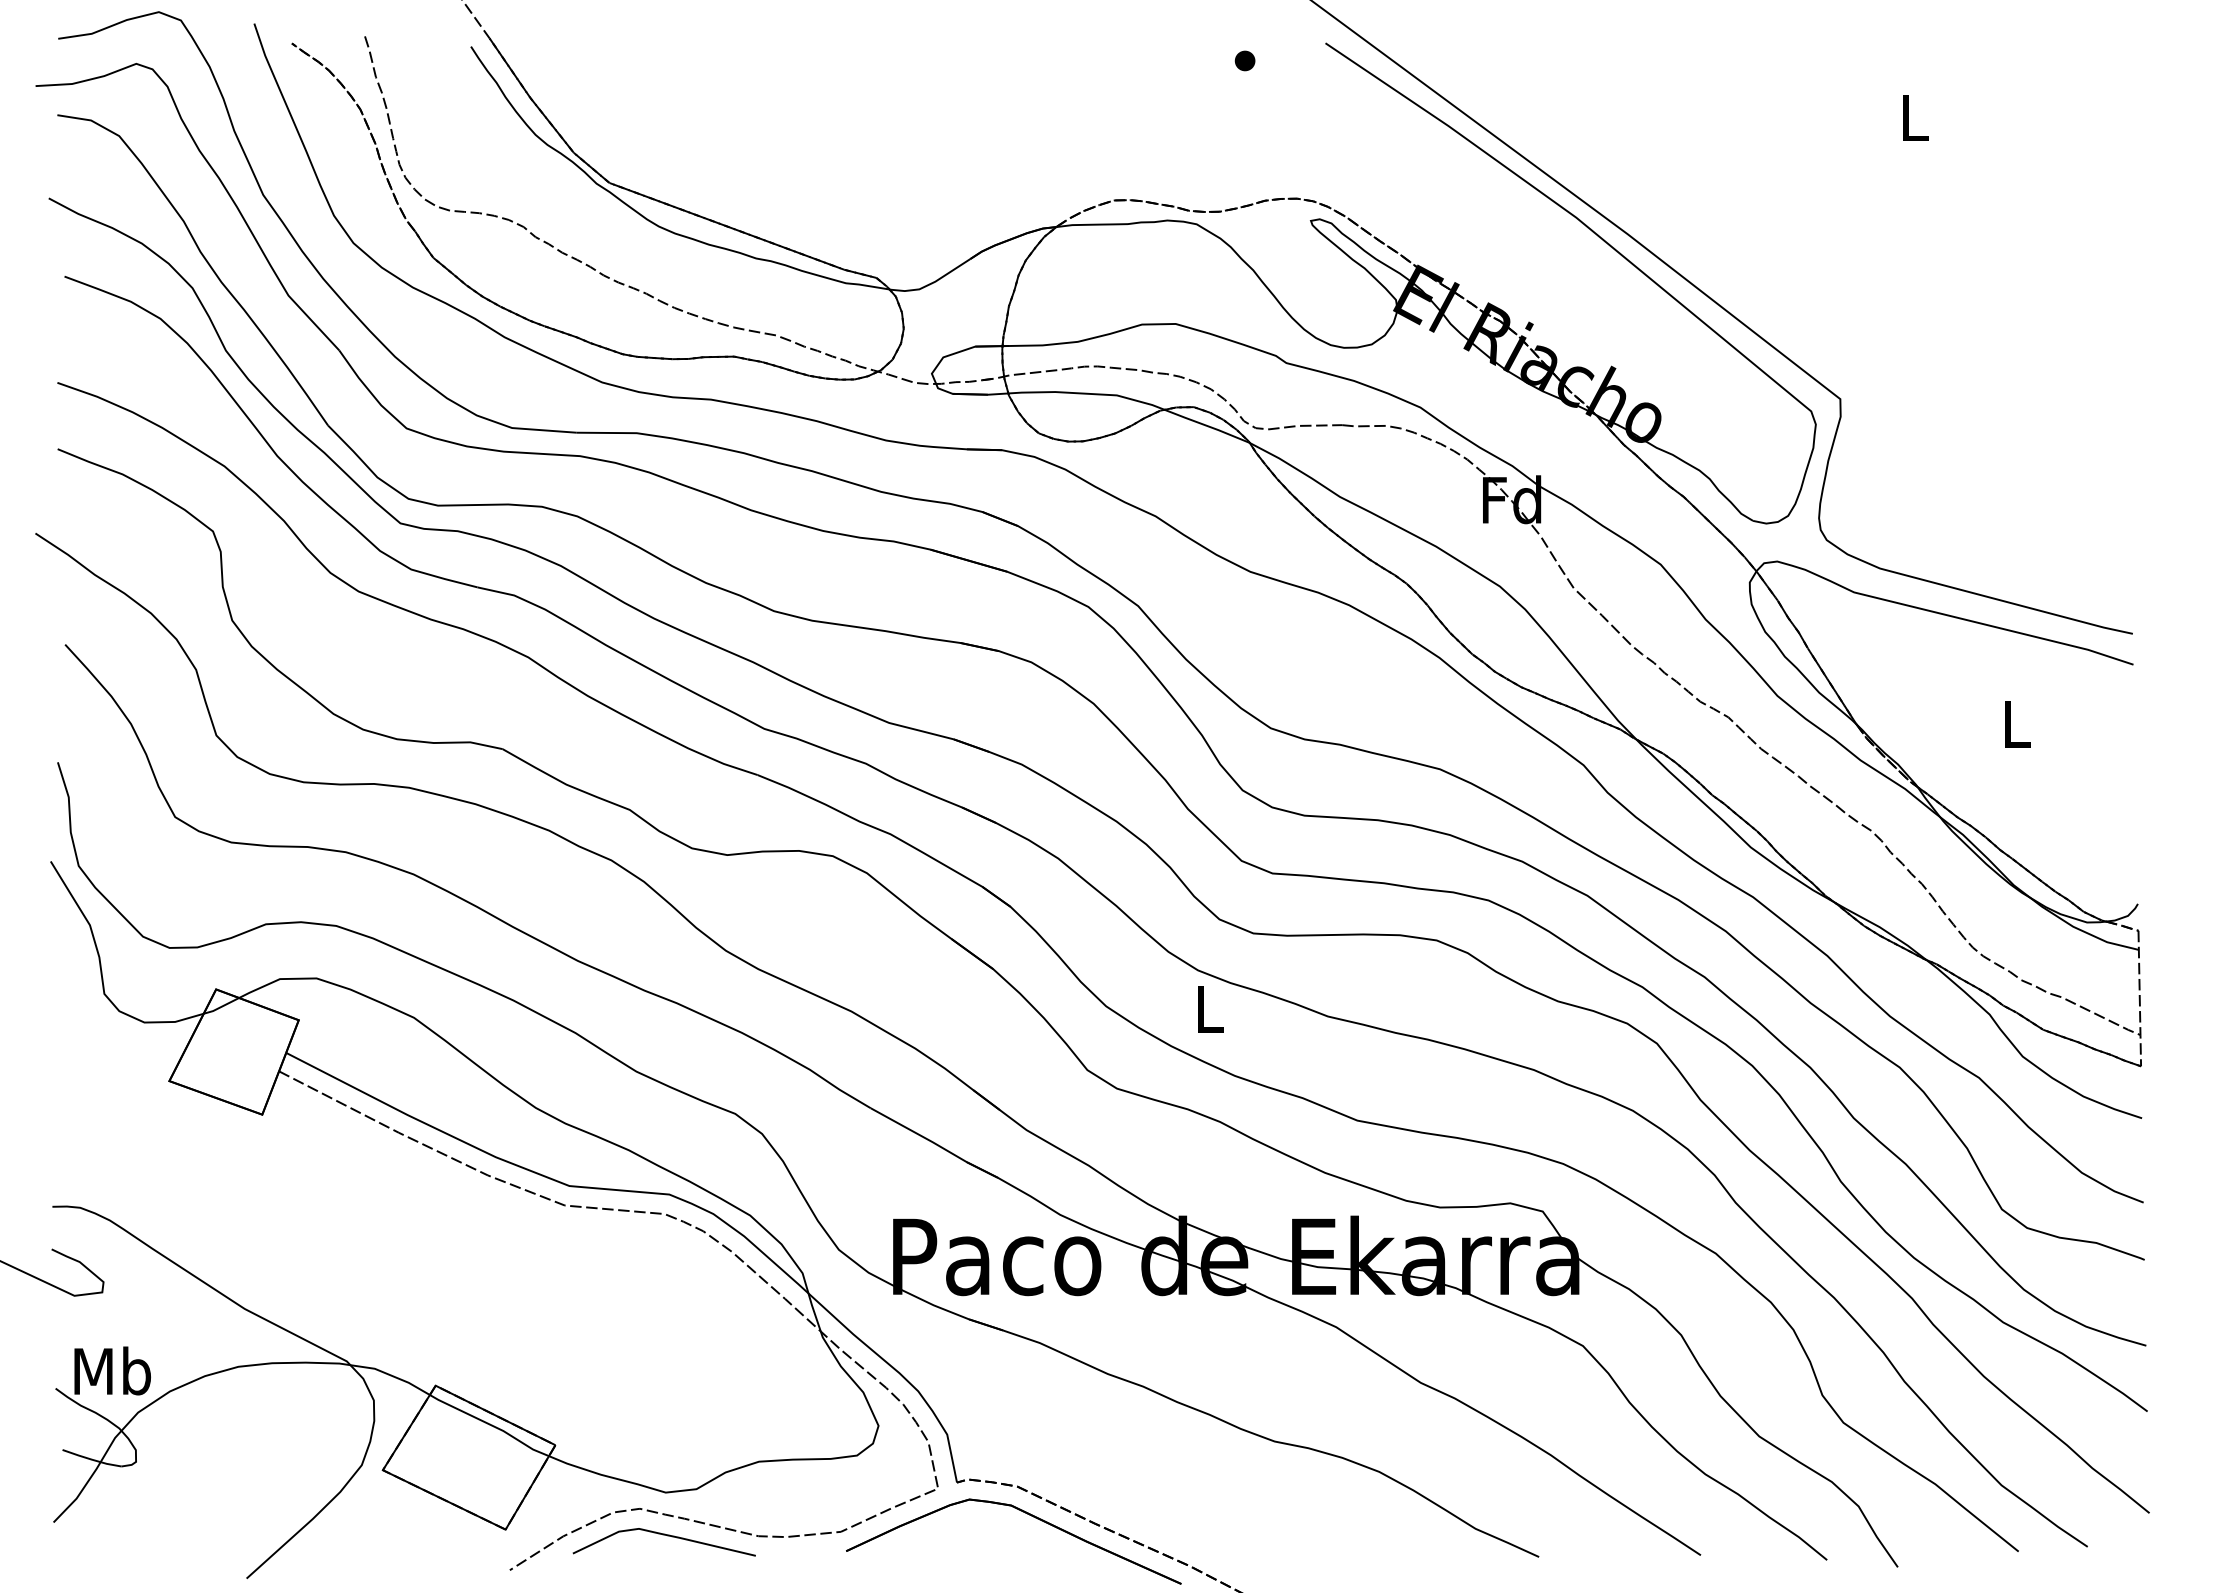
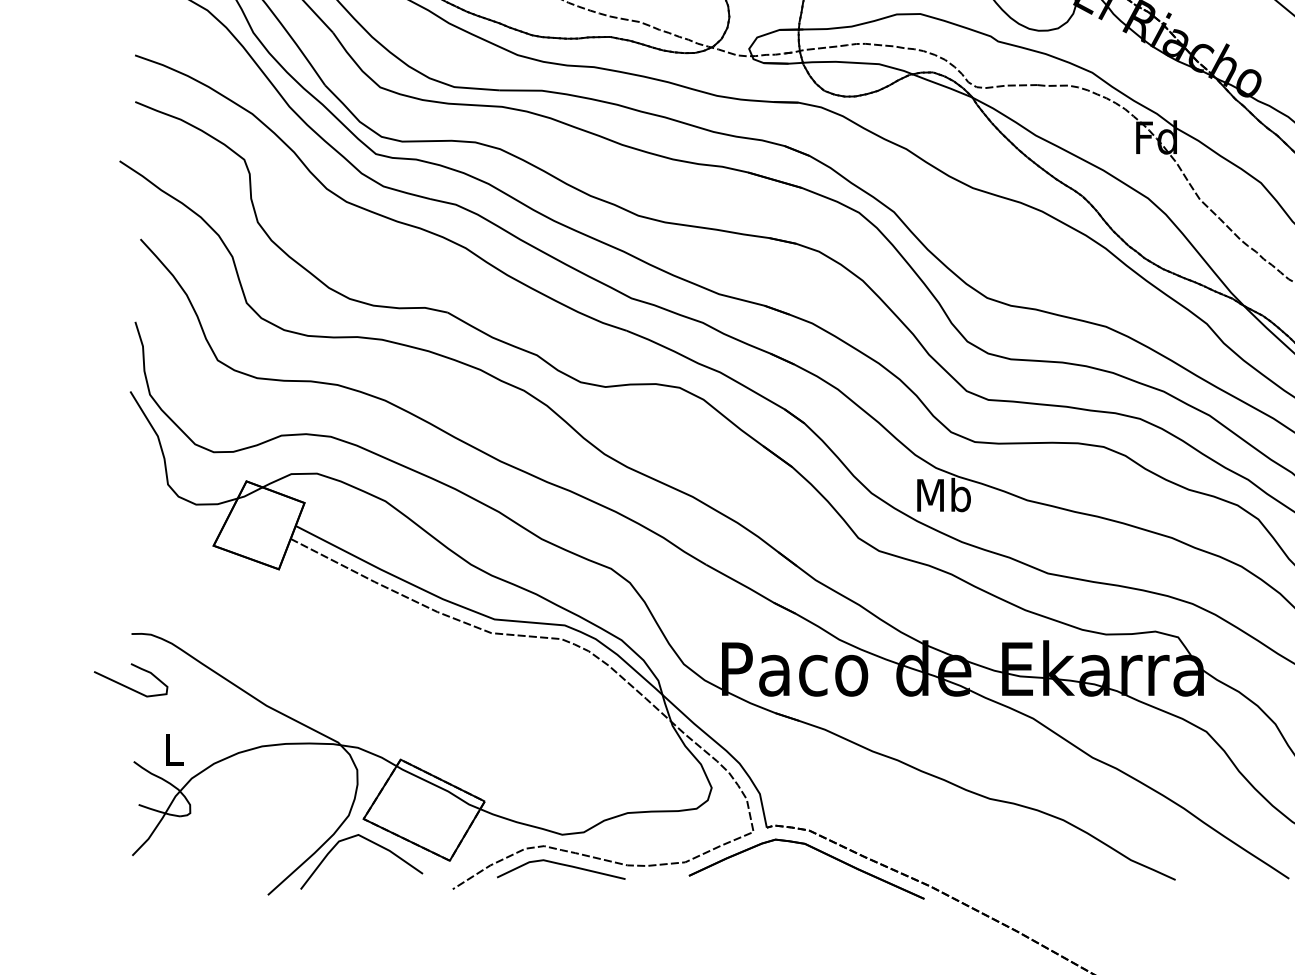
text: (1209, 1008) -> (944, 494), L -> Mb
text: (112, 1370) -> (173, 749), Mb -> L
curve: (397, 1505) -> (373, 843), added

